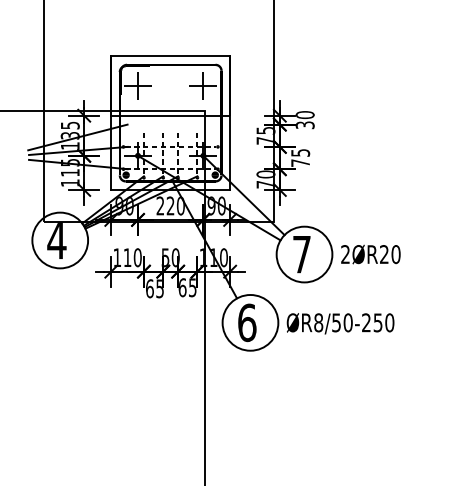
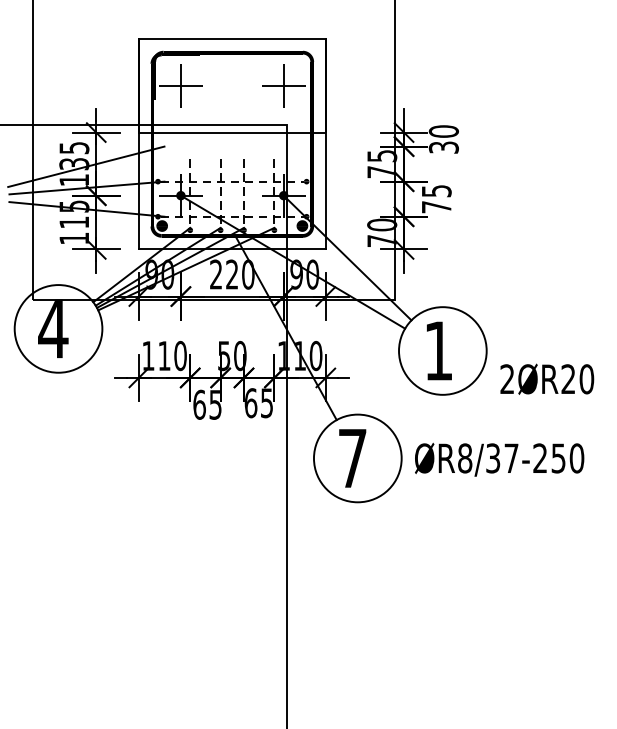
text: (301, 254) -> (438, 350), 7 -> 1
text: (370, 254) -> (546, 379), moved
text: (247, 322) -> (353, 457), 6 -> 7
text: (342, 322) -> (502, 457), ØR8/50-250 -> ØR8/37-250

